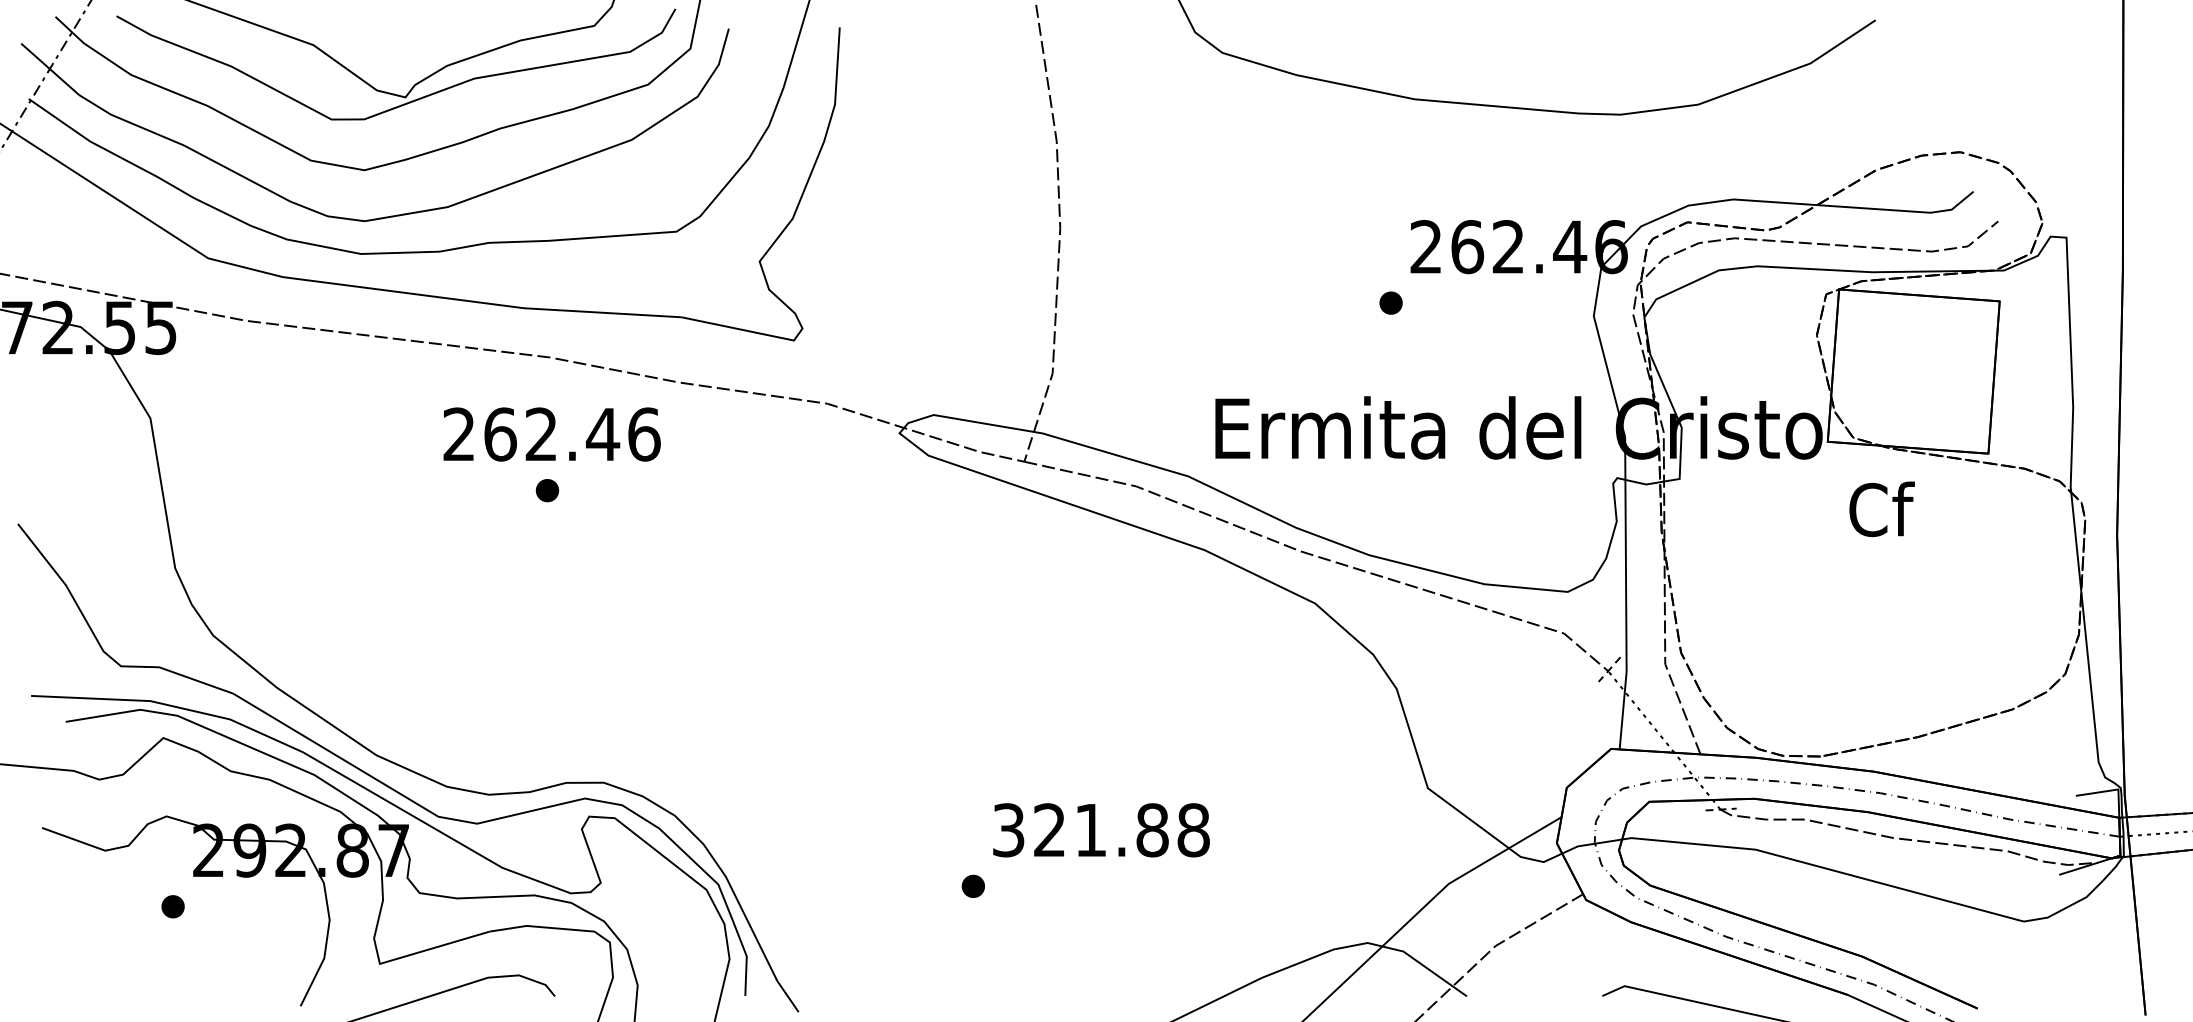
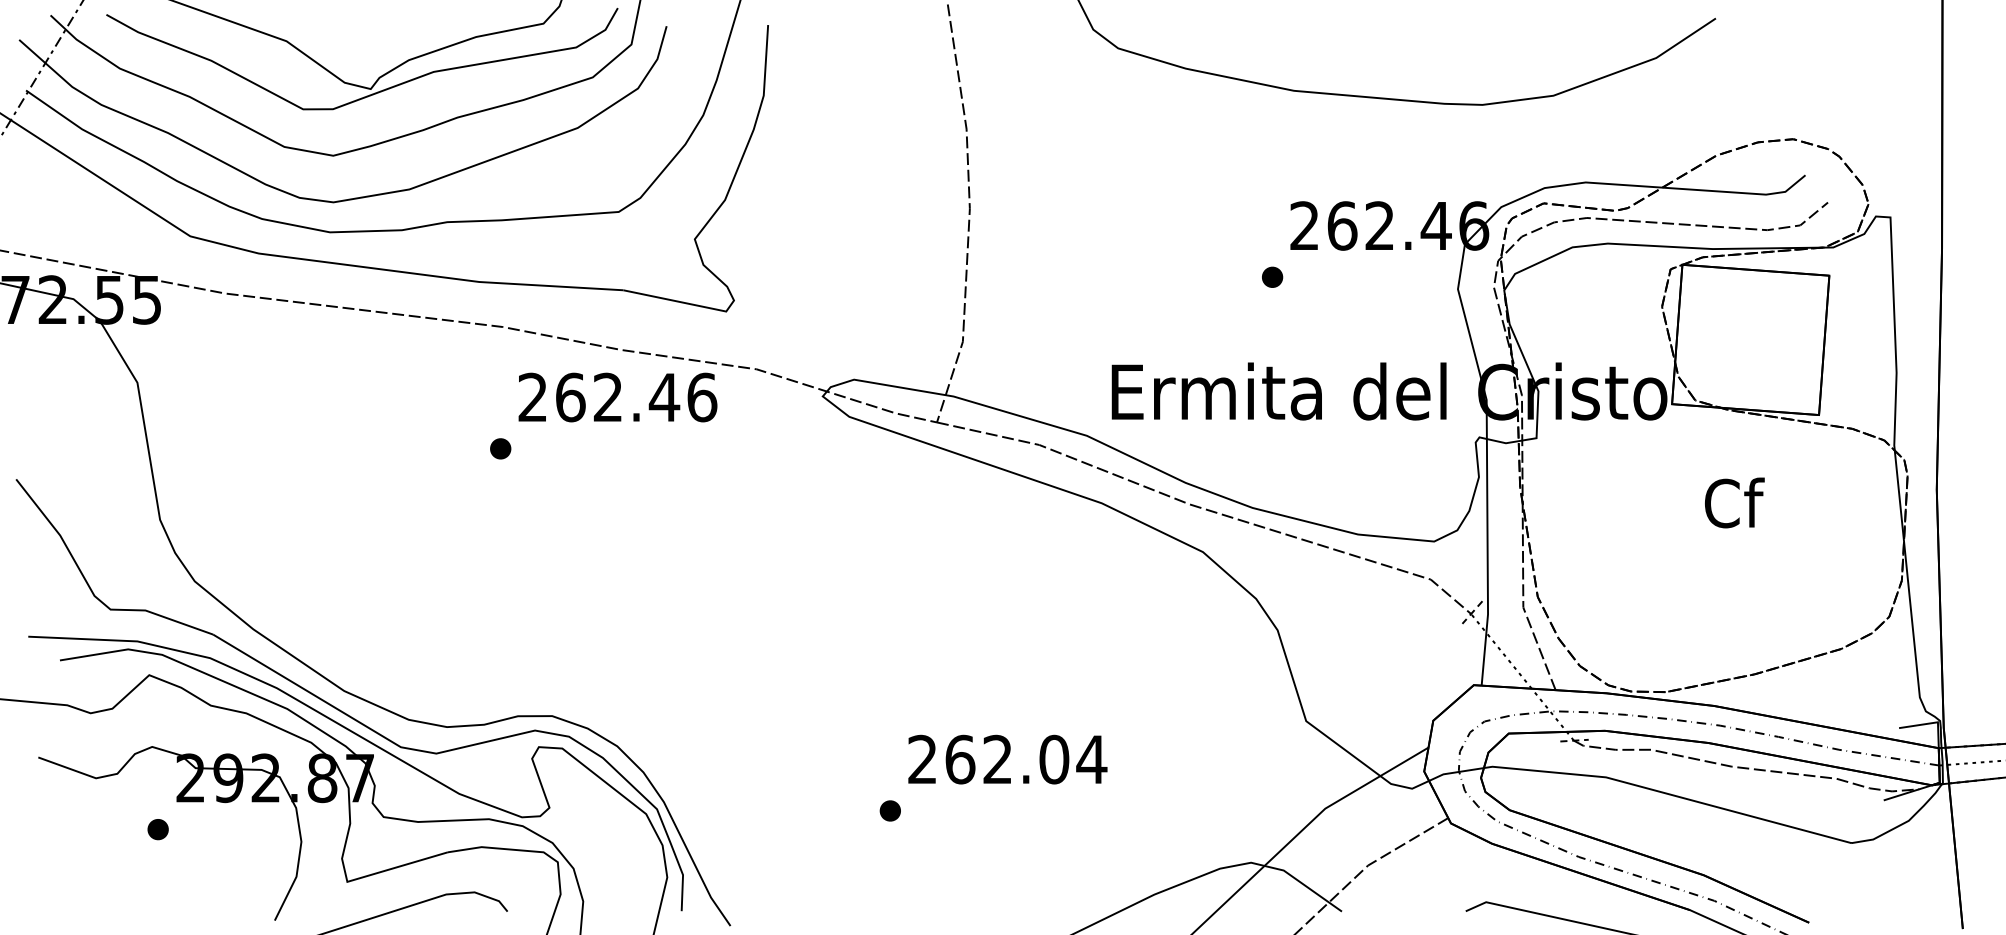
text: (551, 434) -> (617, 397), moved
text: (1881, 508) -> (1734, 502), moved
text: (1101, 830) -> (1007, 759), 321.88 -> 262.04

